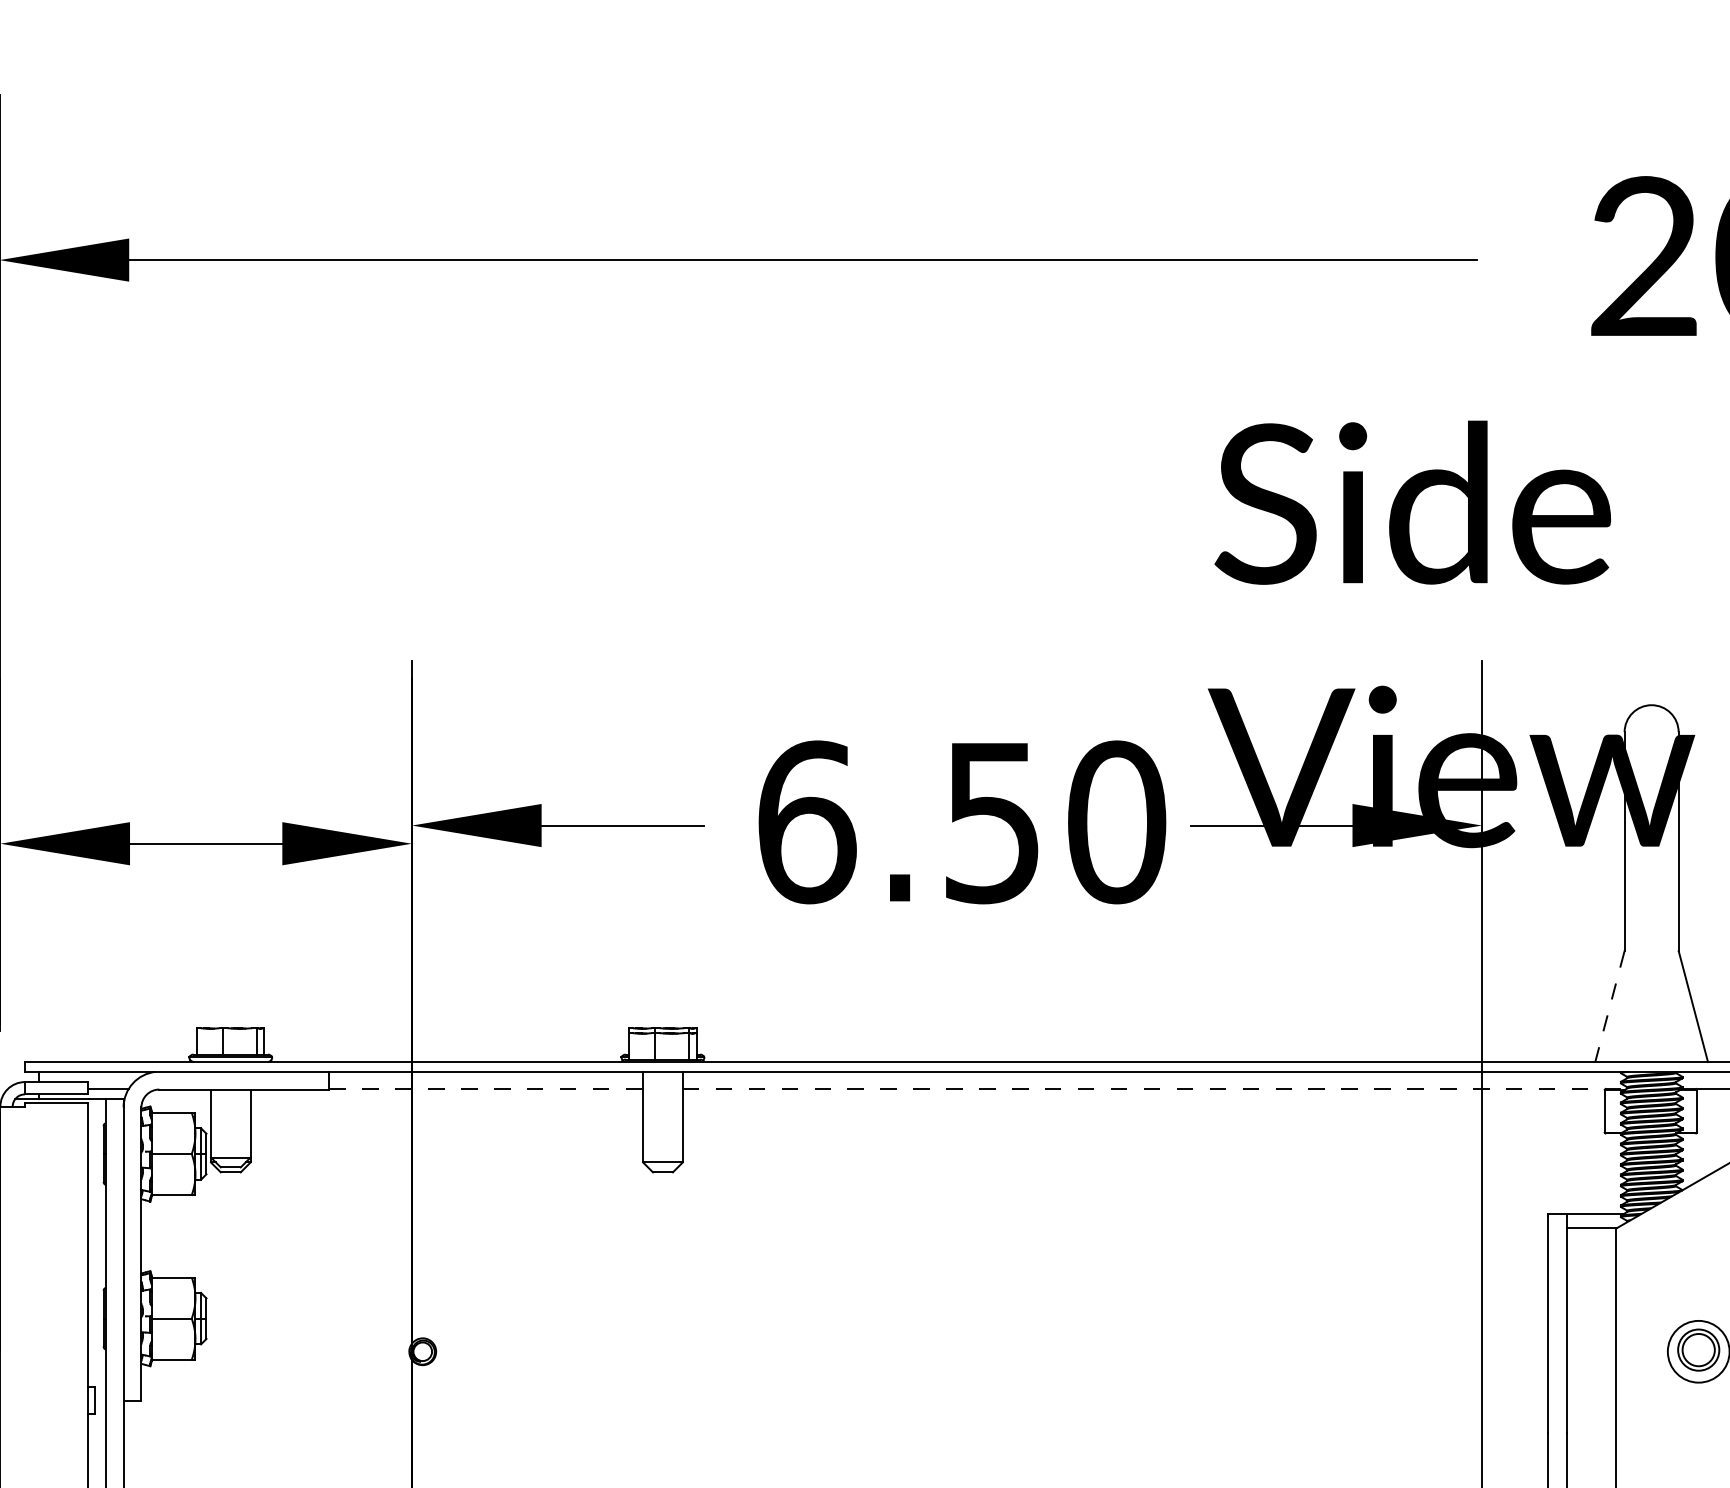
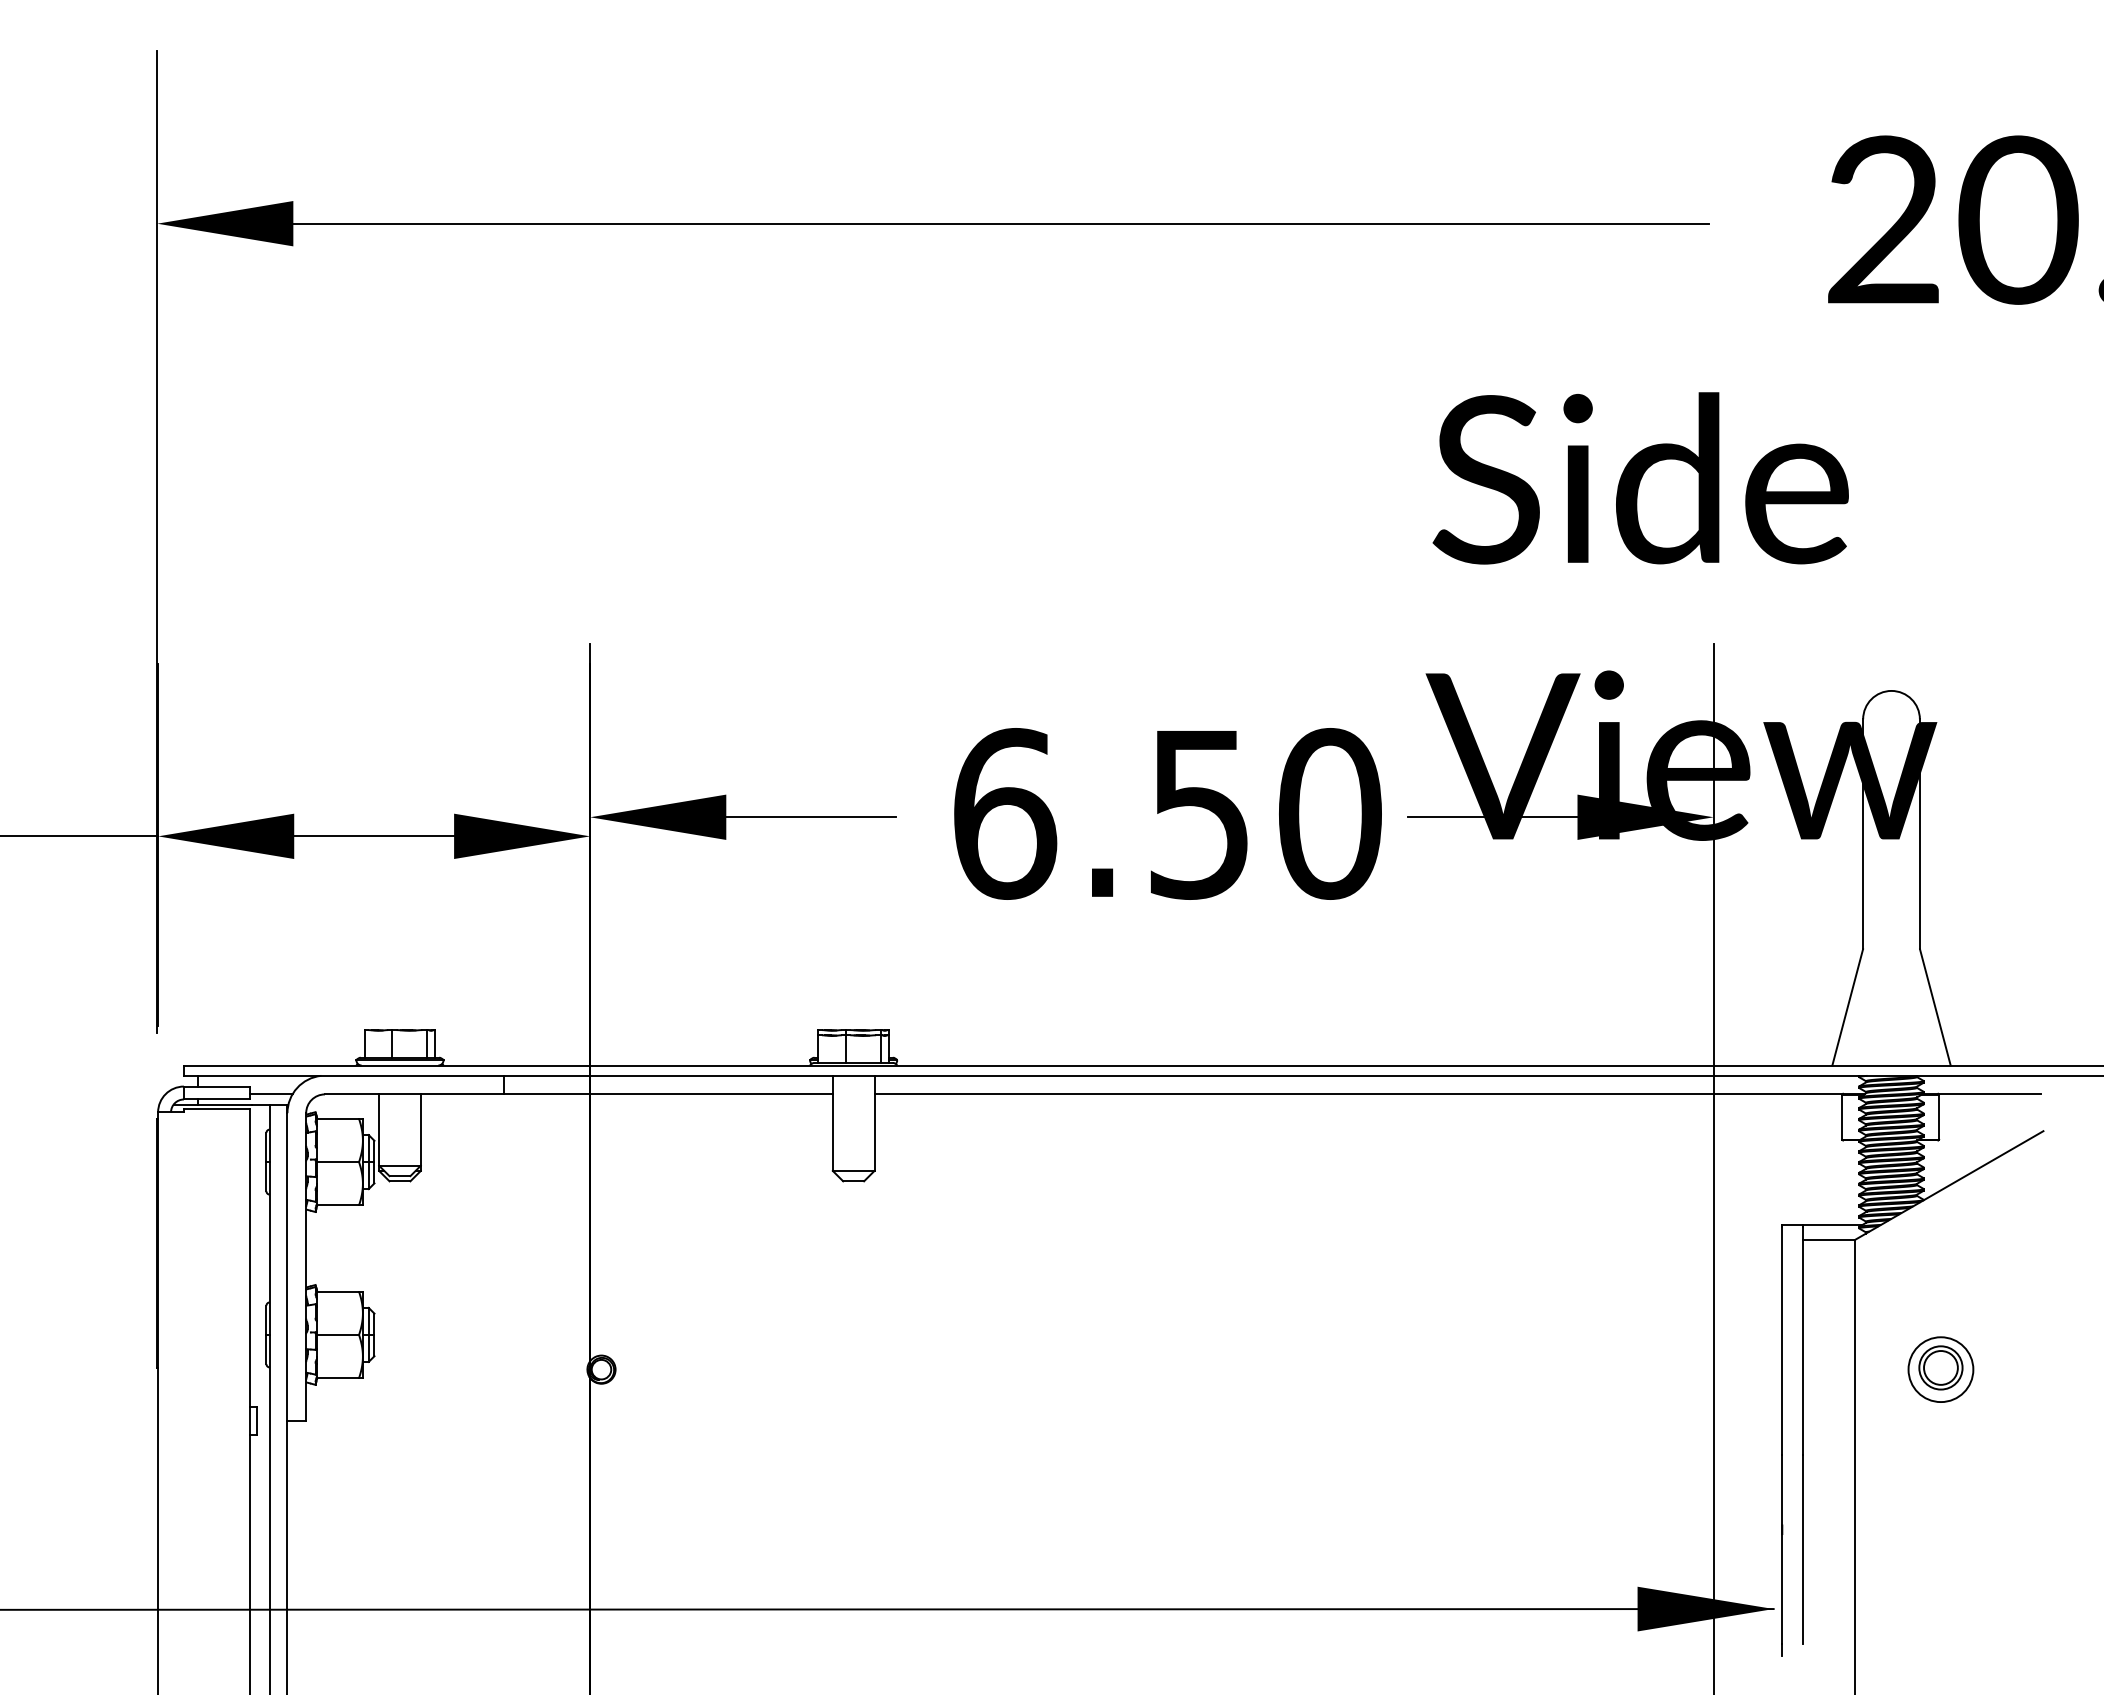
line: (1609, 1006) -> (1847, 1007), dashed -> solid
line: (486, 1088) -> (668, 1093), dashed -> solid
line: (1155, 1088) -> (1370, 1093), dashed -> solid

